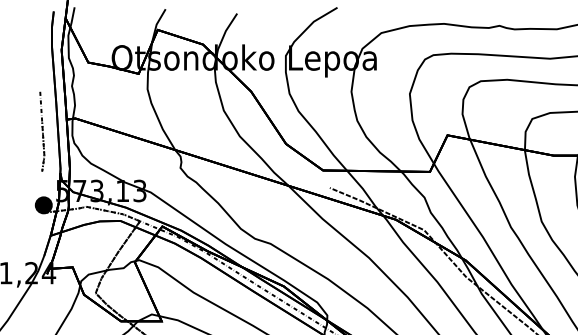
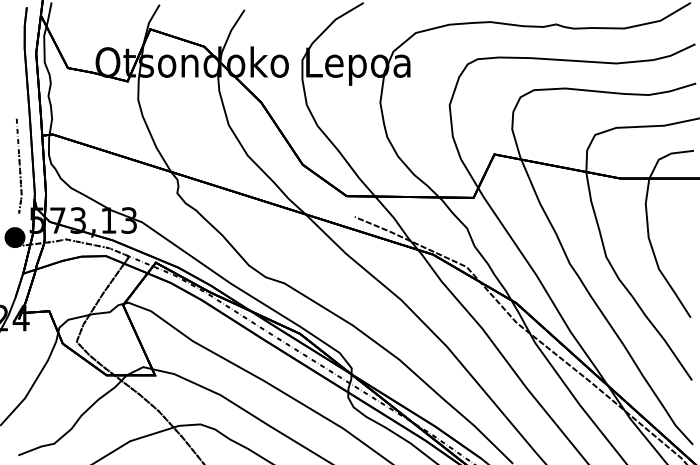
part: (41, 131) -> (18, 165), moved

